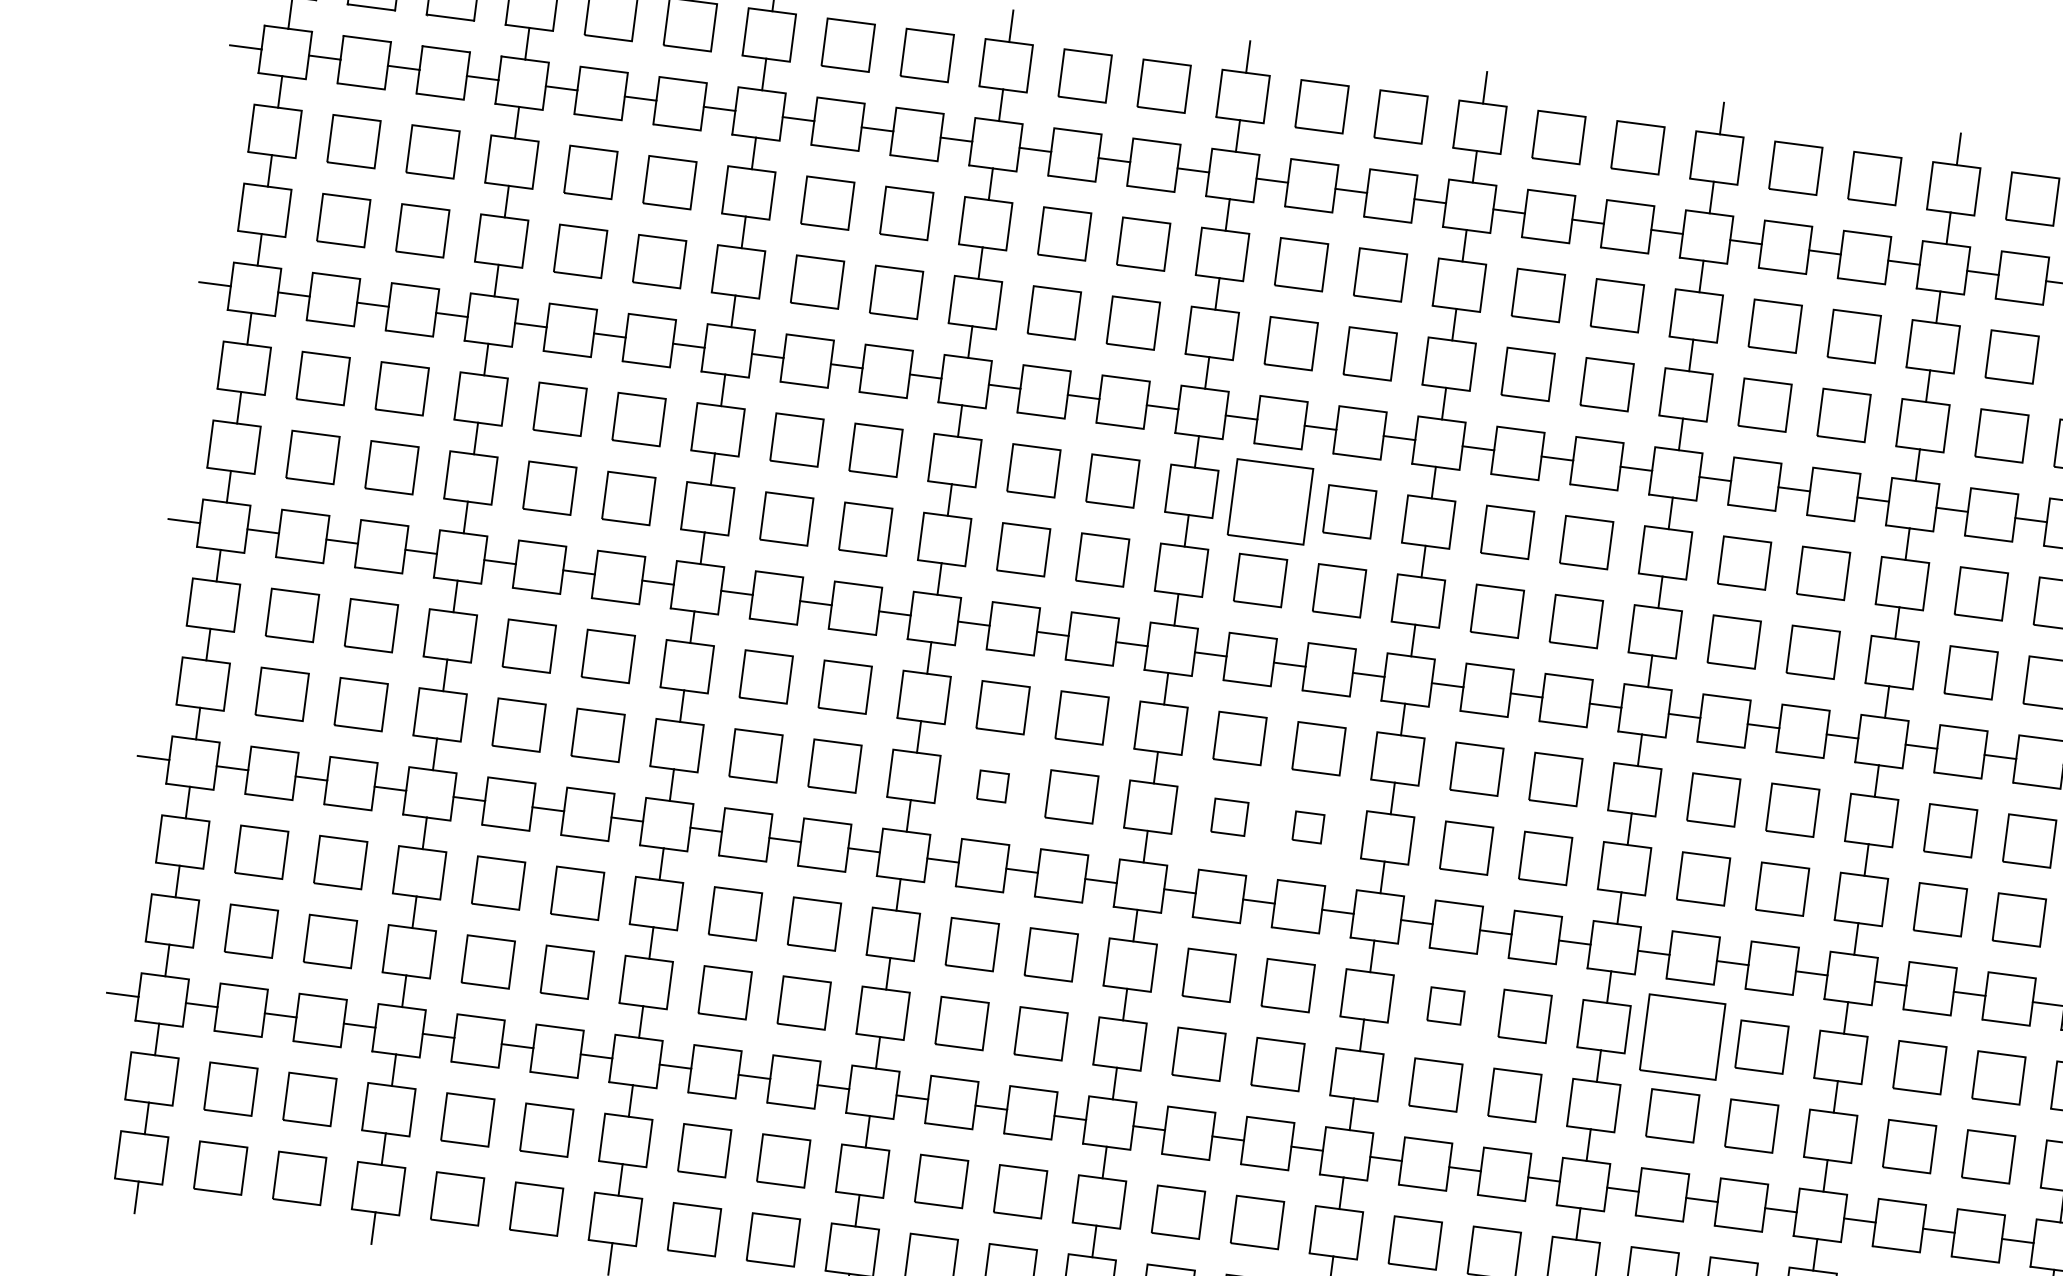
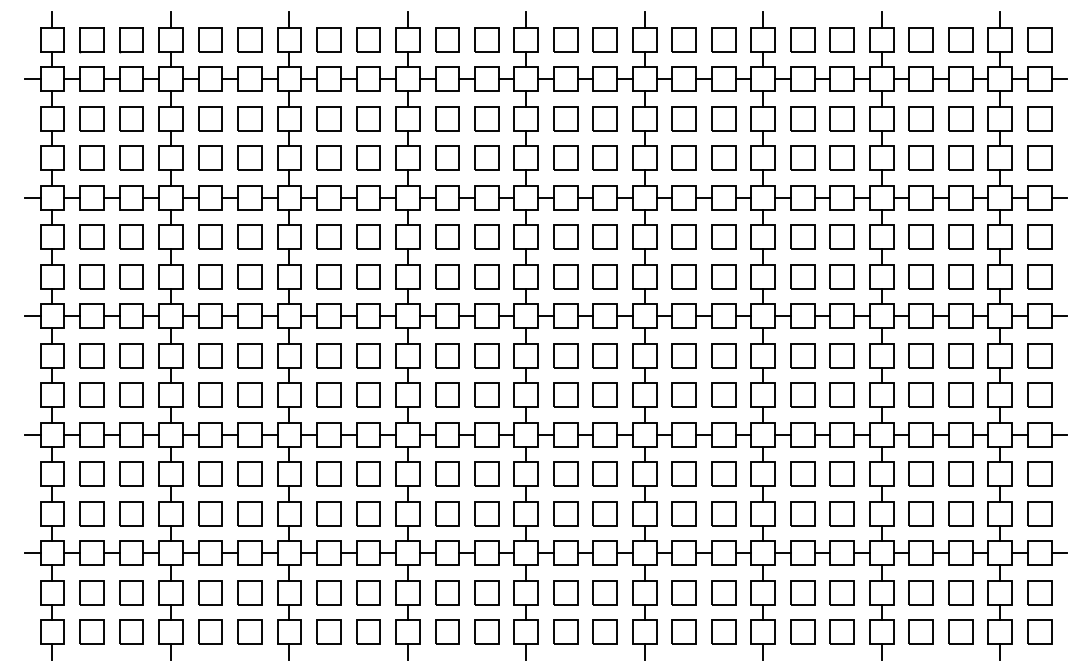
part: (1270, 499) -> (565, 236), size x0.62
part: (993, 785) -> (447, 394), size x1.67
part: (1229, 815) -> (565, 394), size x1.43
part: (1307, 826) -> (604, 394), size x1.67
part: (1444, 1004) -> (683, 473), size x1.43
part: (1682, 1035) -> (802, 473), size x0.62

